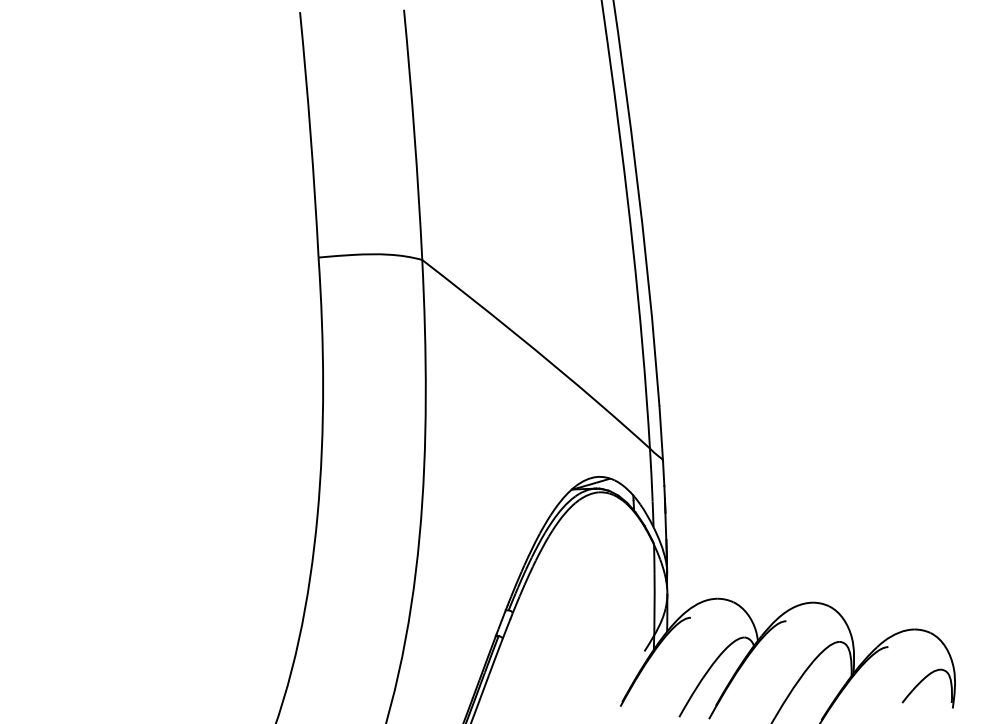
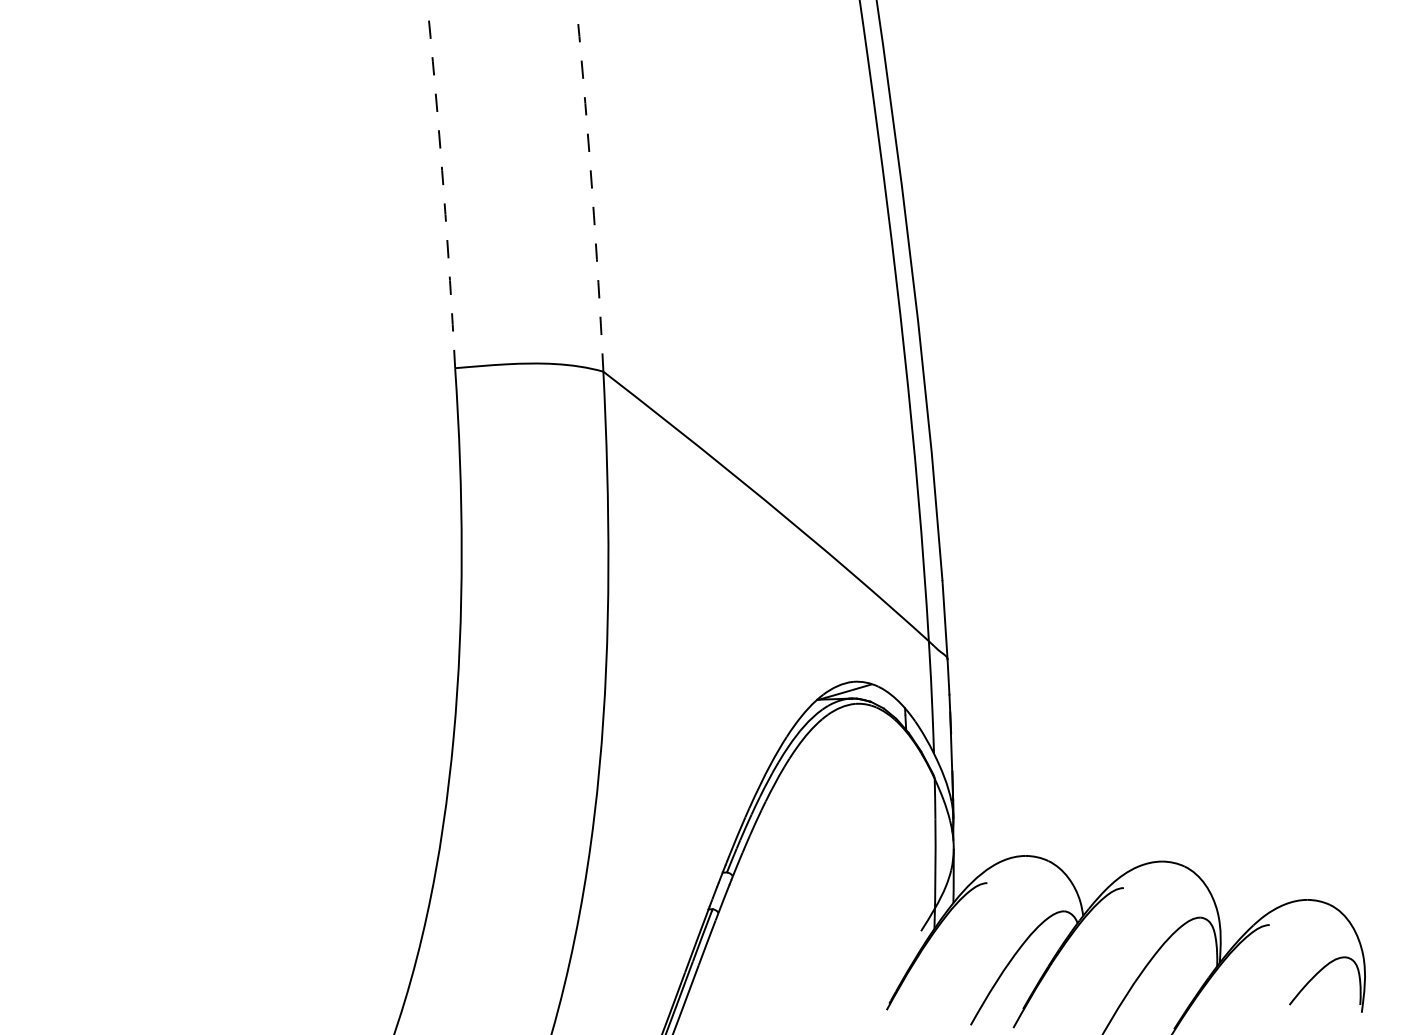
arc: (310, 134) -> (443, 192), solid -> dashed
arc: (414, 134) -> (592, 192), solid -> dashed

